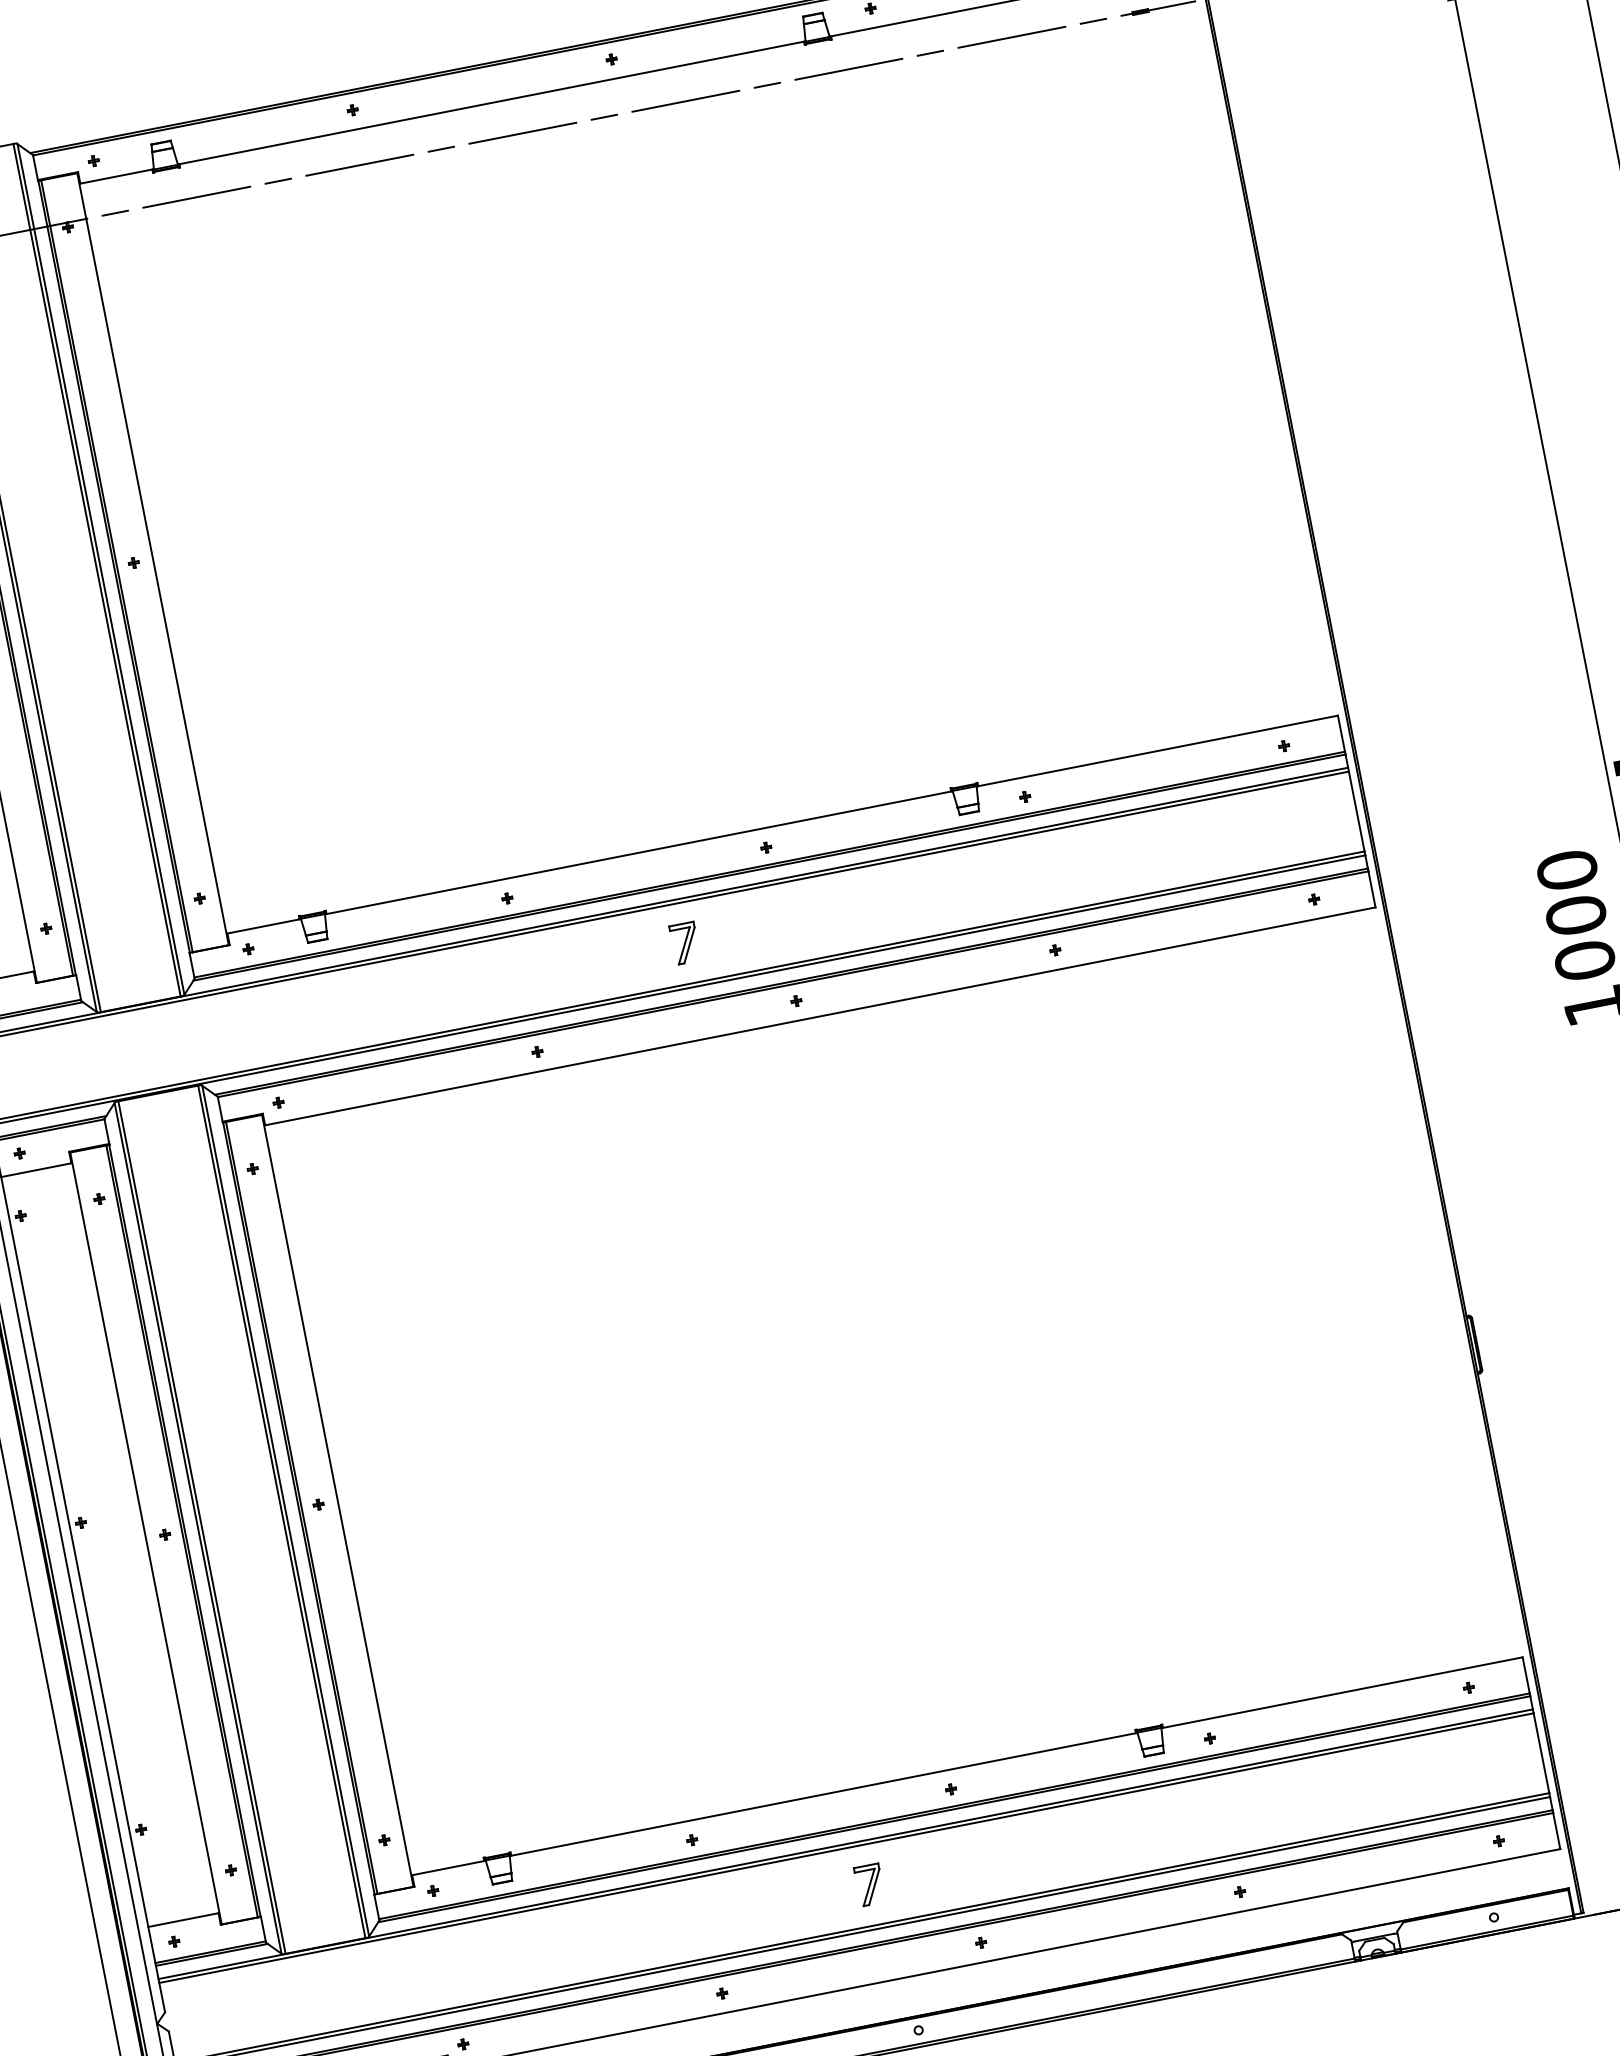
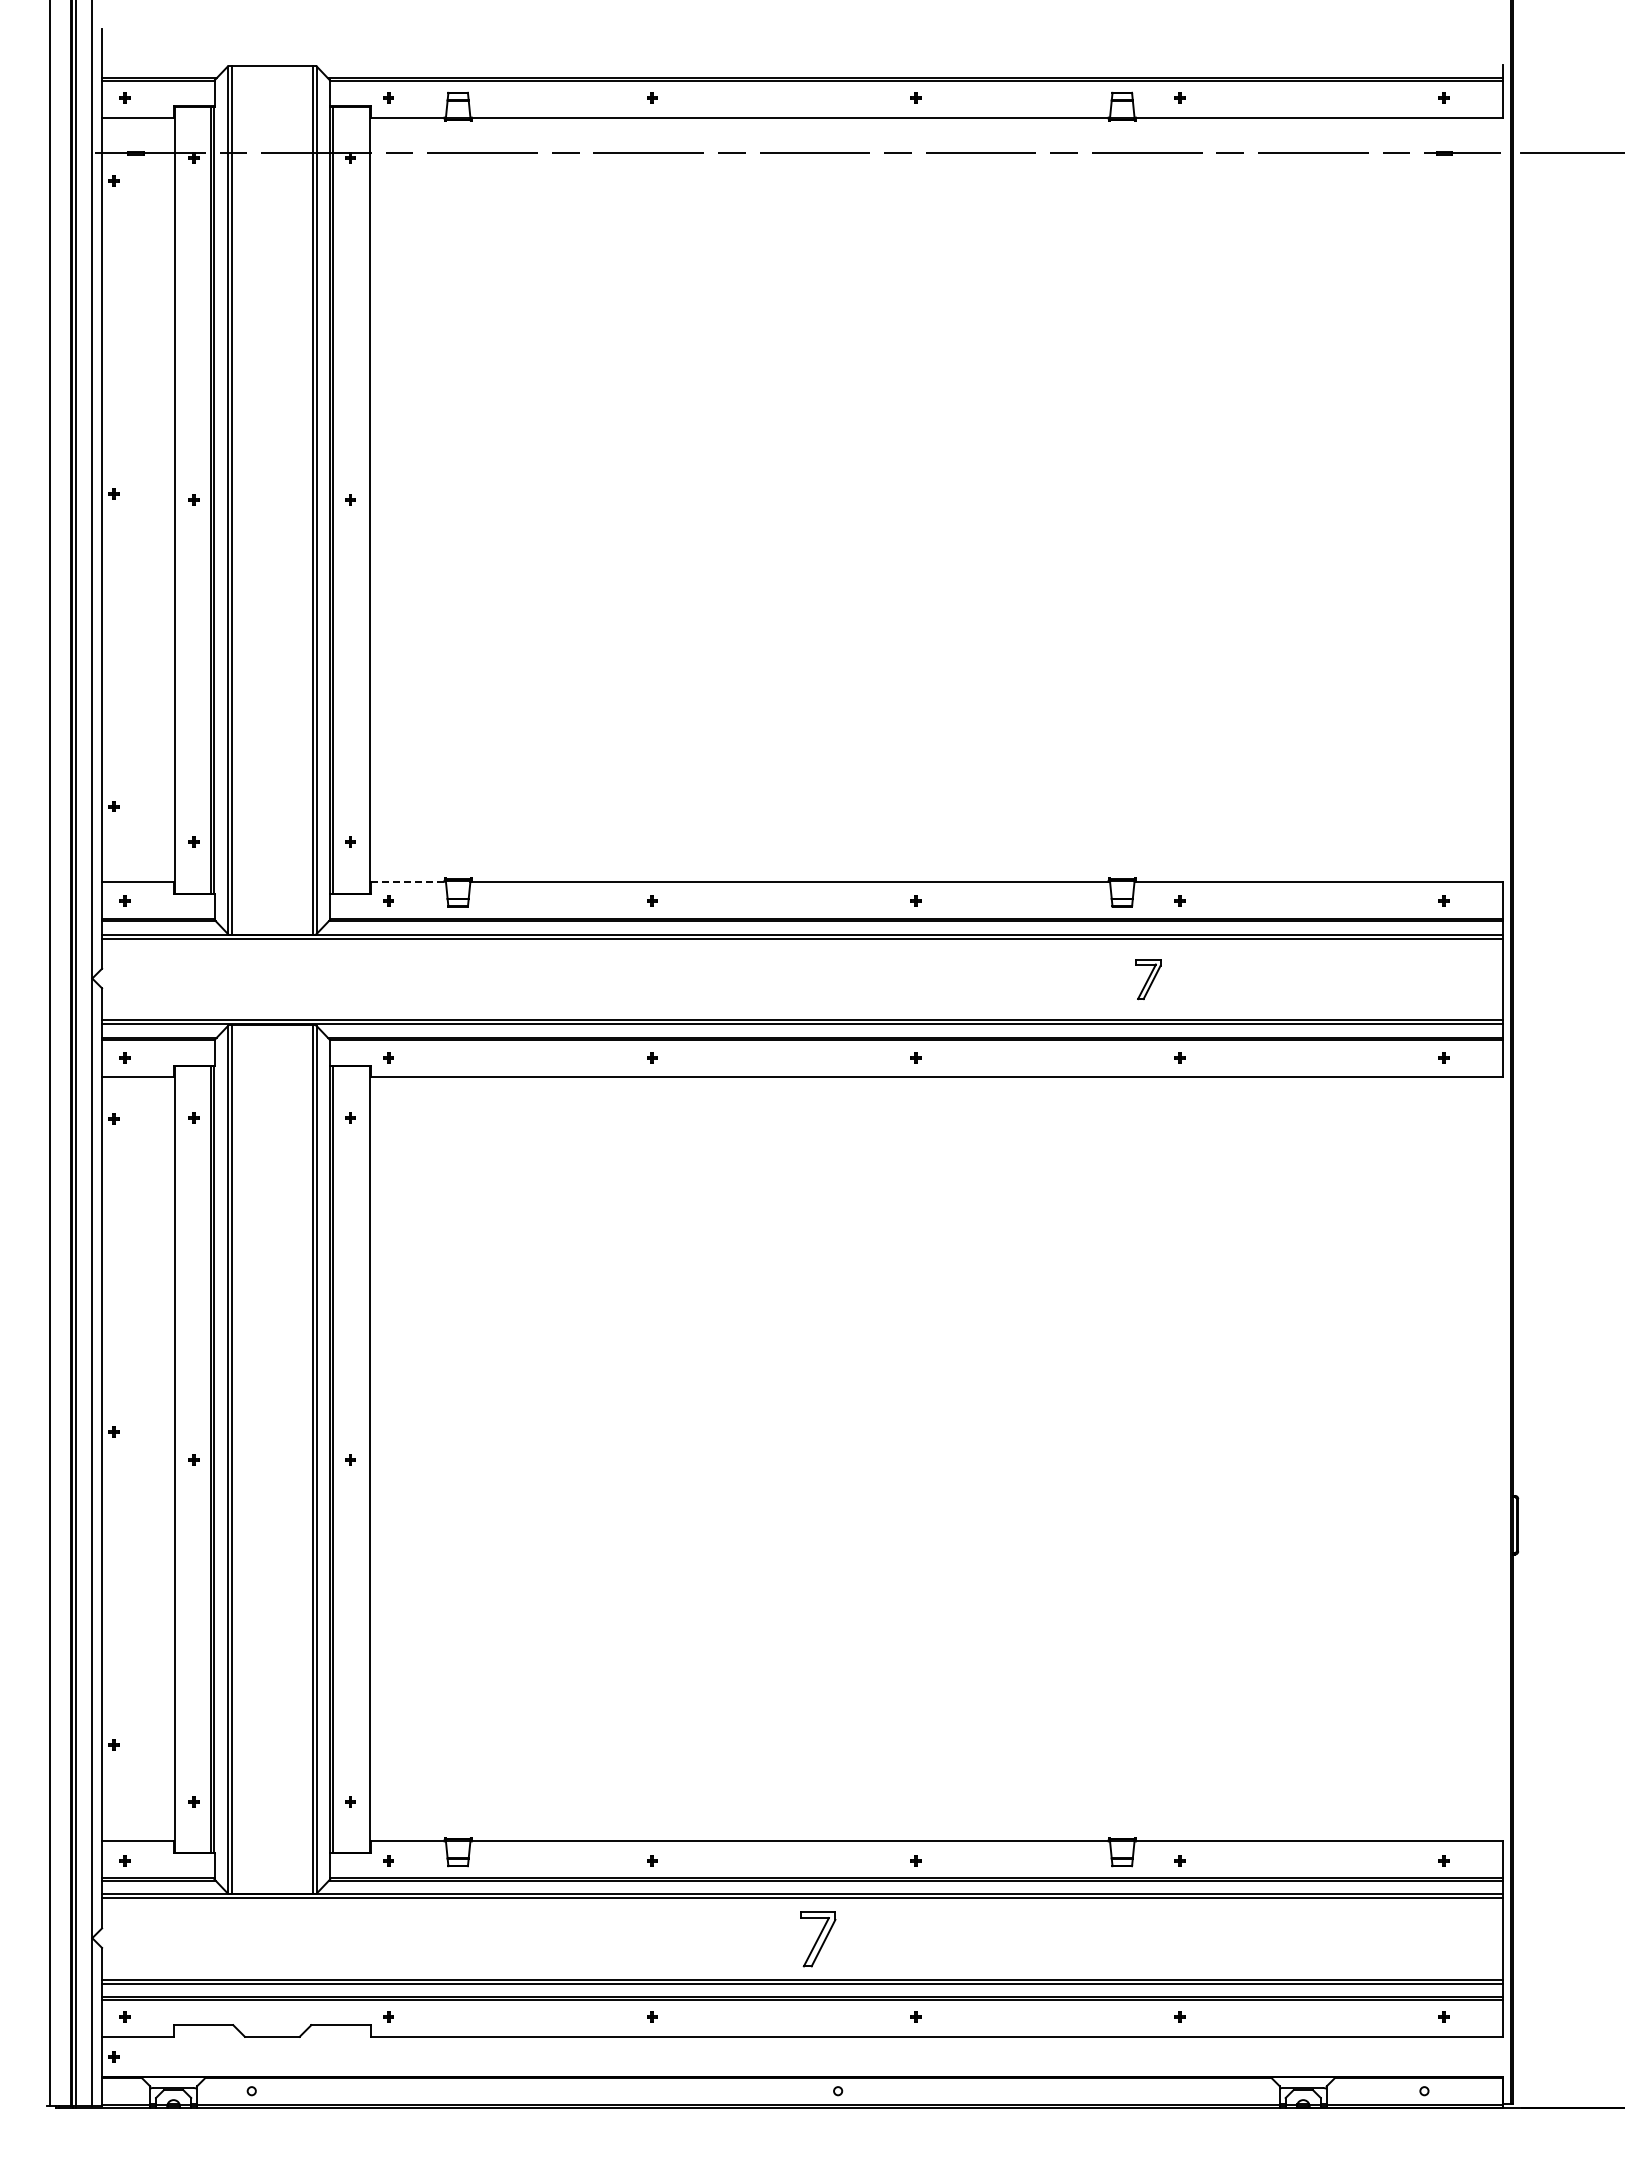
line: (264, 926) -> (408, 881), solid -> dashed
part: (685, 943) -> (1148, 979), moved
part: (870, 1885) -> (818, 1939), size x1.4

